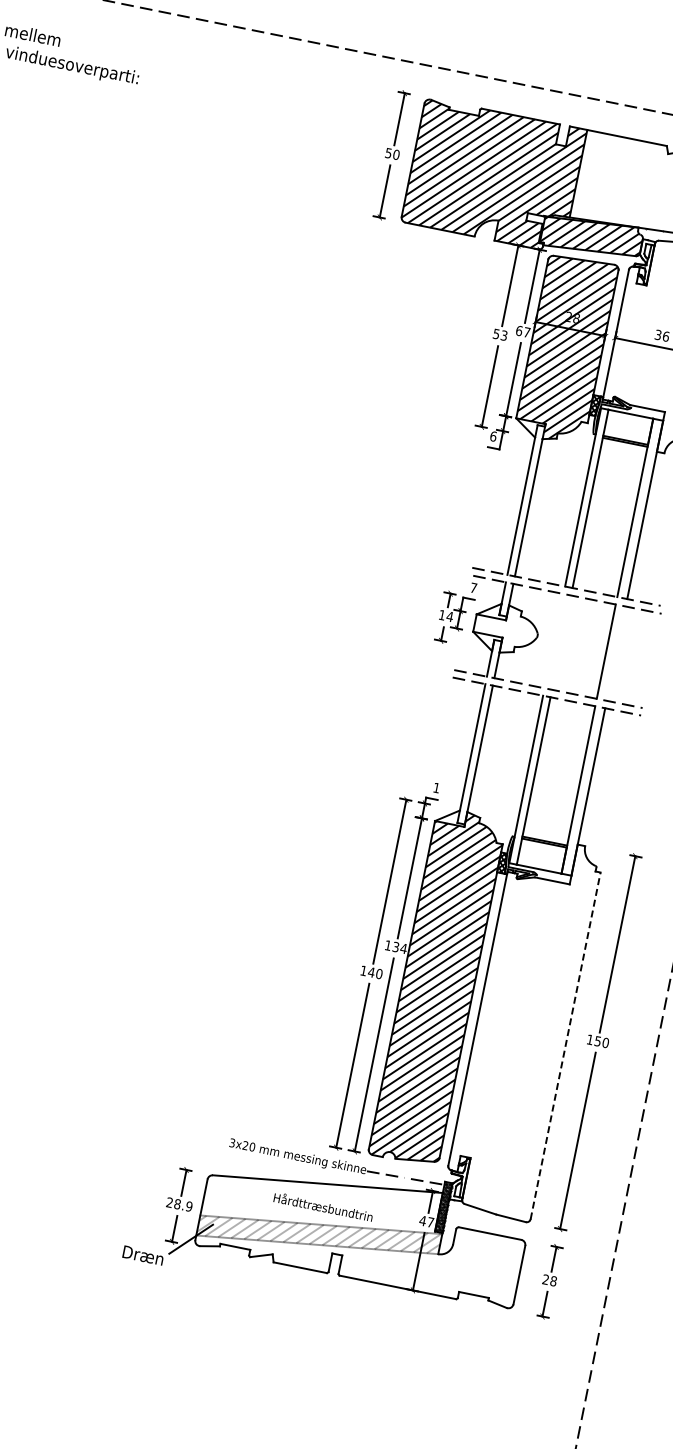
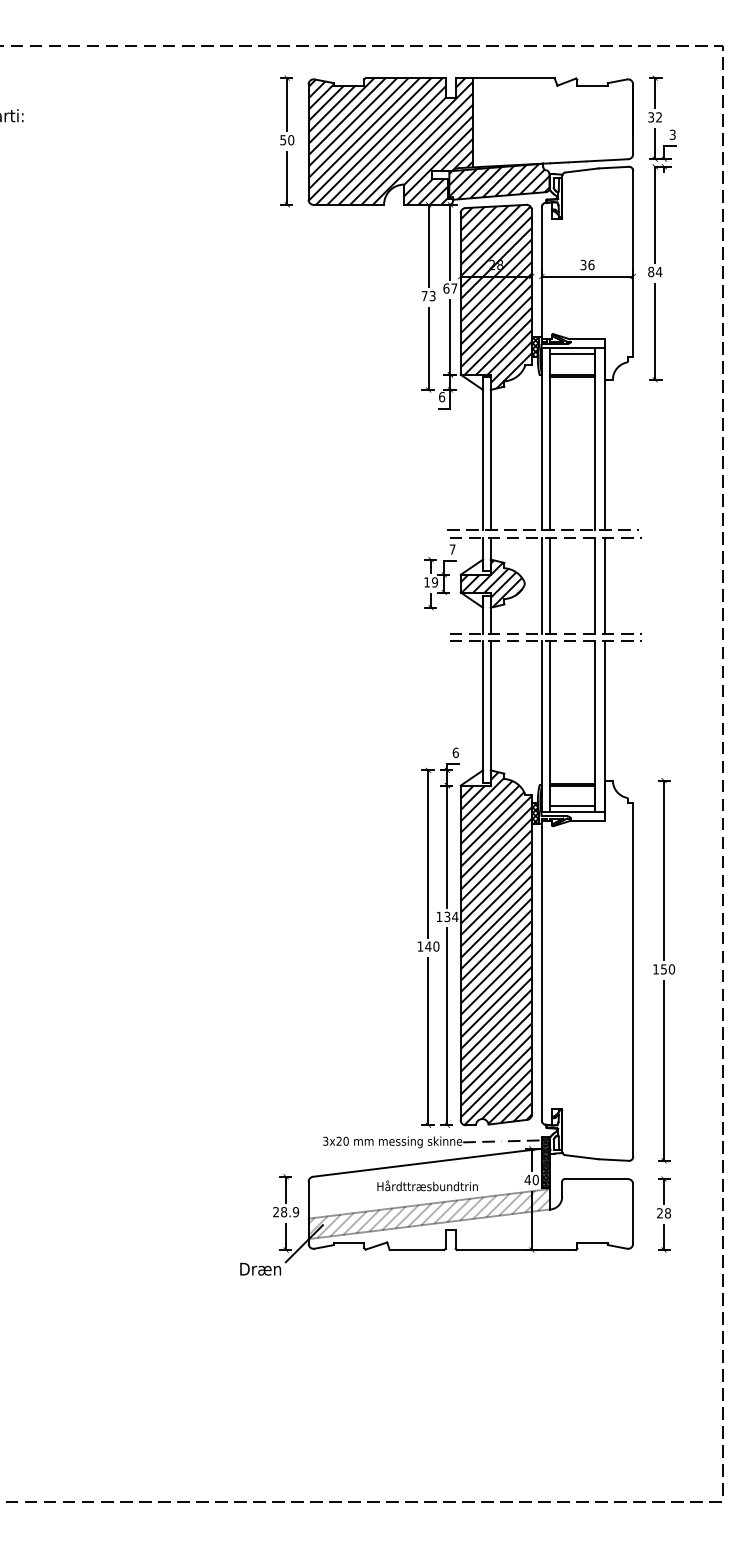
text: (496, 334) -> (424, 296), 53 -> 73
line: (629, 420) -> (572, 354), added
text: (449, 616) -> (434, 582), 14 -> 19
hatch: (505, 628) -> (491, 583), added
line: (553, 640) -> (541, 585), added
line: (561, 642) -> (549, 585), added
line: (616, 653) -> (605, 585), added
text: (436, 787) -> (455, 752), 1 -> 6
line: (540, 862) -> (572, 805), added
line: (565, 1046) -> (633, 980), dashed -> solid
text: (430, 1221) -> (535, 1179), 47 -> 40

